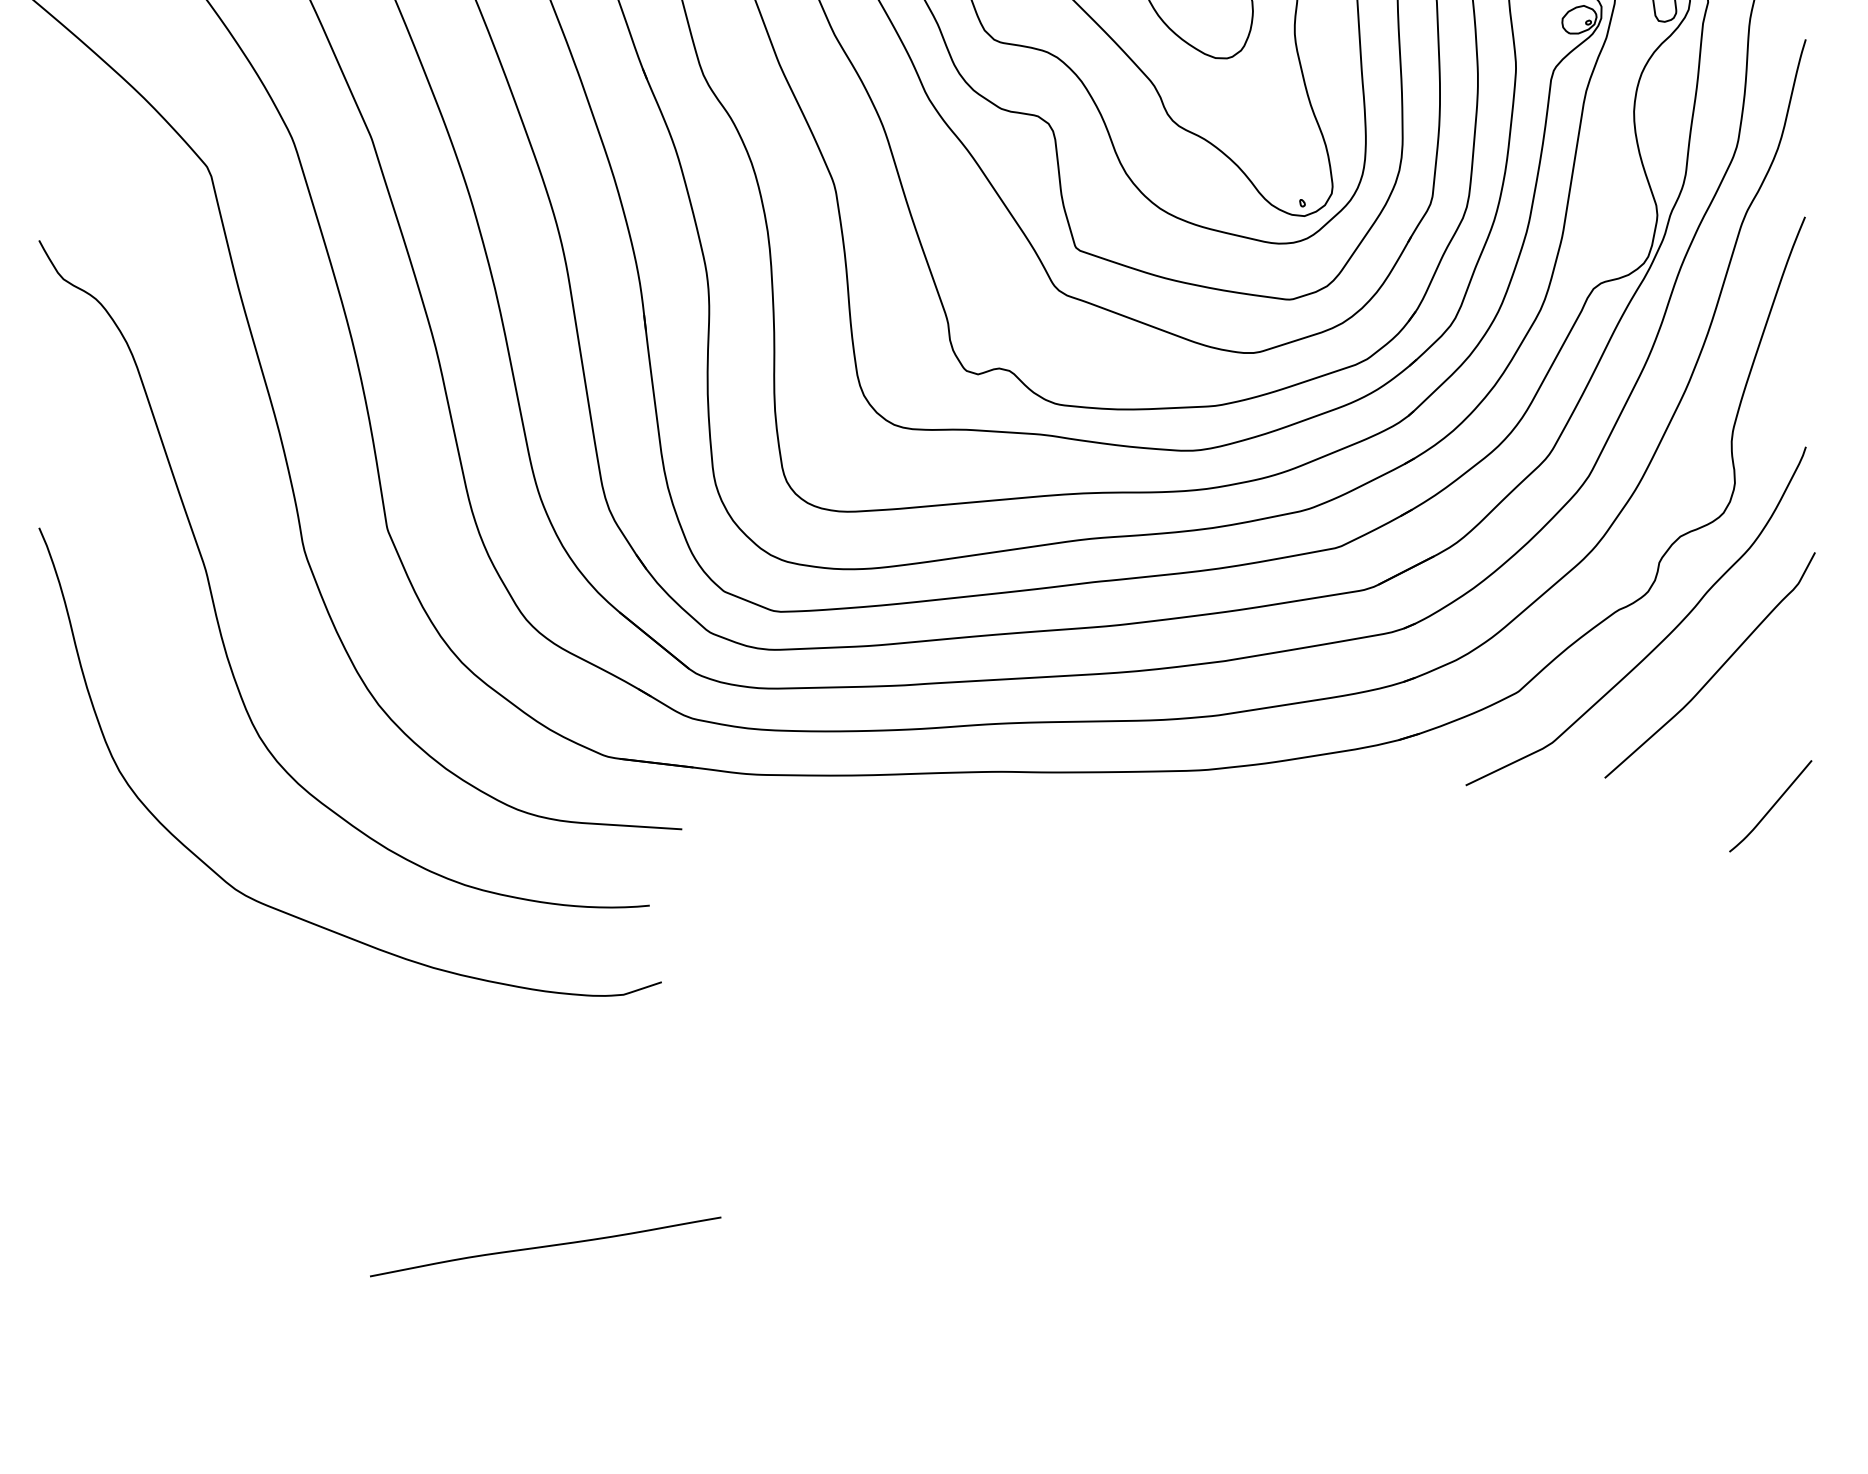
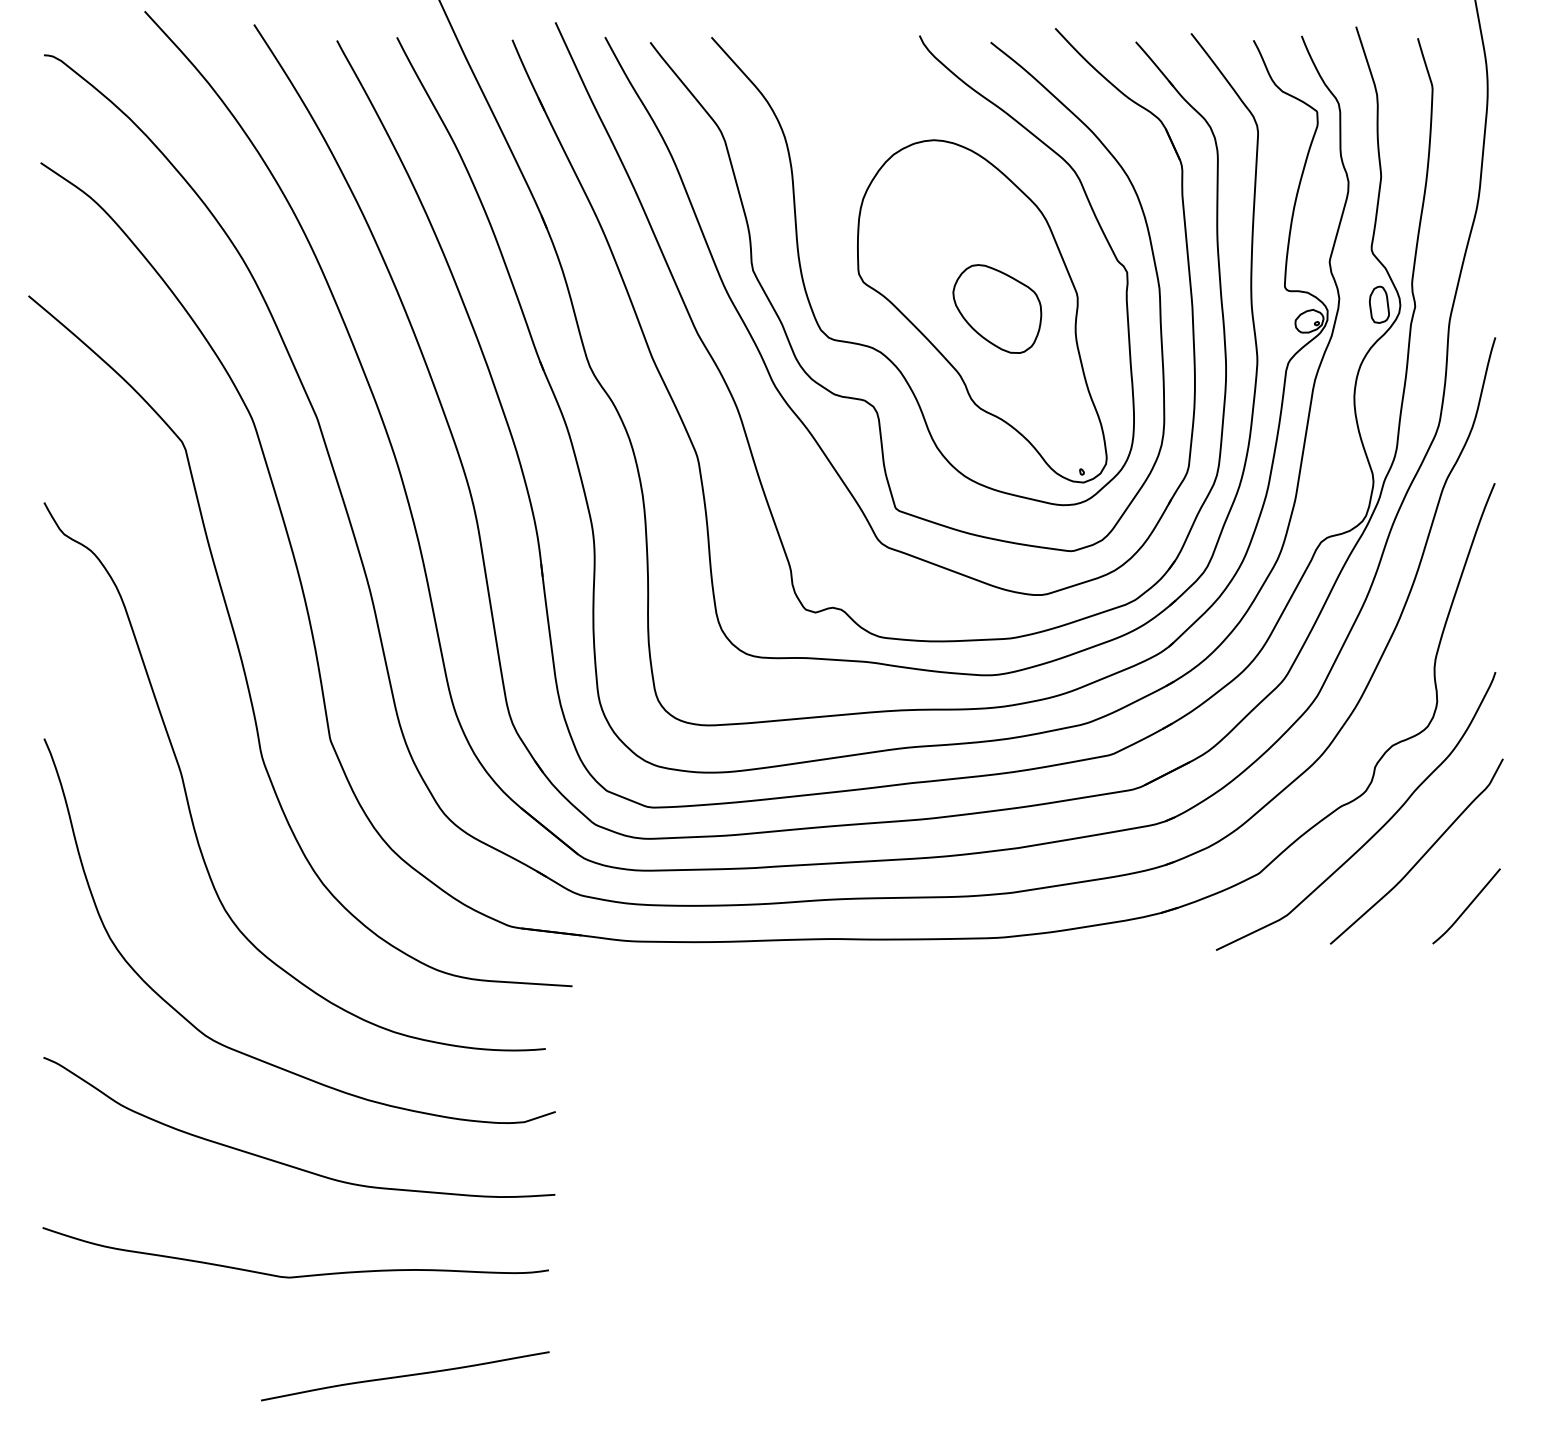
curve: (1771, 806) -> (1467, 906), moved
curve: (337, 1046) -> (289, 1164), added
curve: (348, 1181) -> (298, 1275), added
curve: (545, 1247) -> (405, 1376), moved

